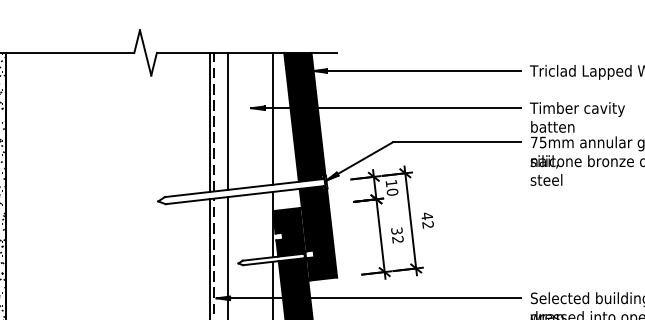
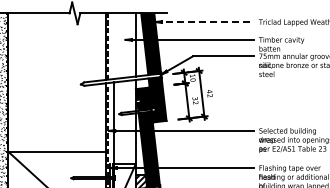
line: (416, 71) -> (204, 22), solid -> dashed
line: (228, 119) -> (114, 45), removed

